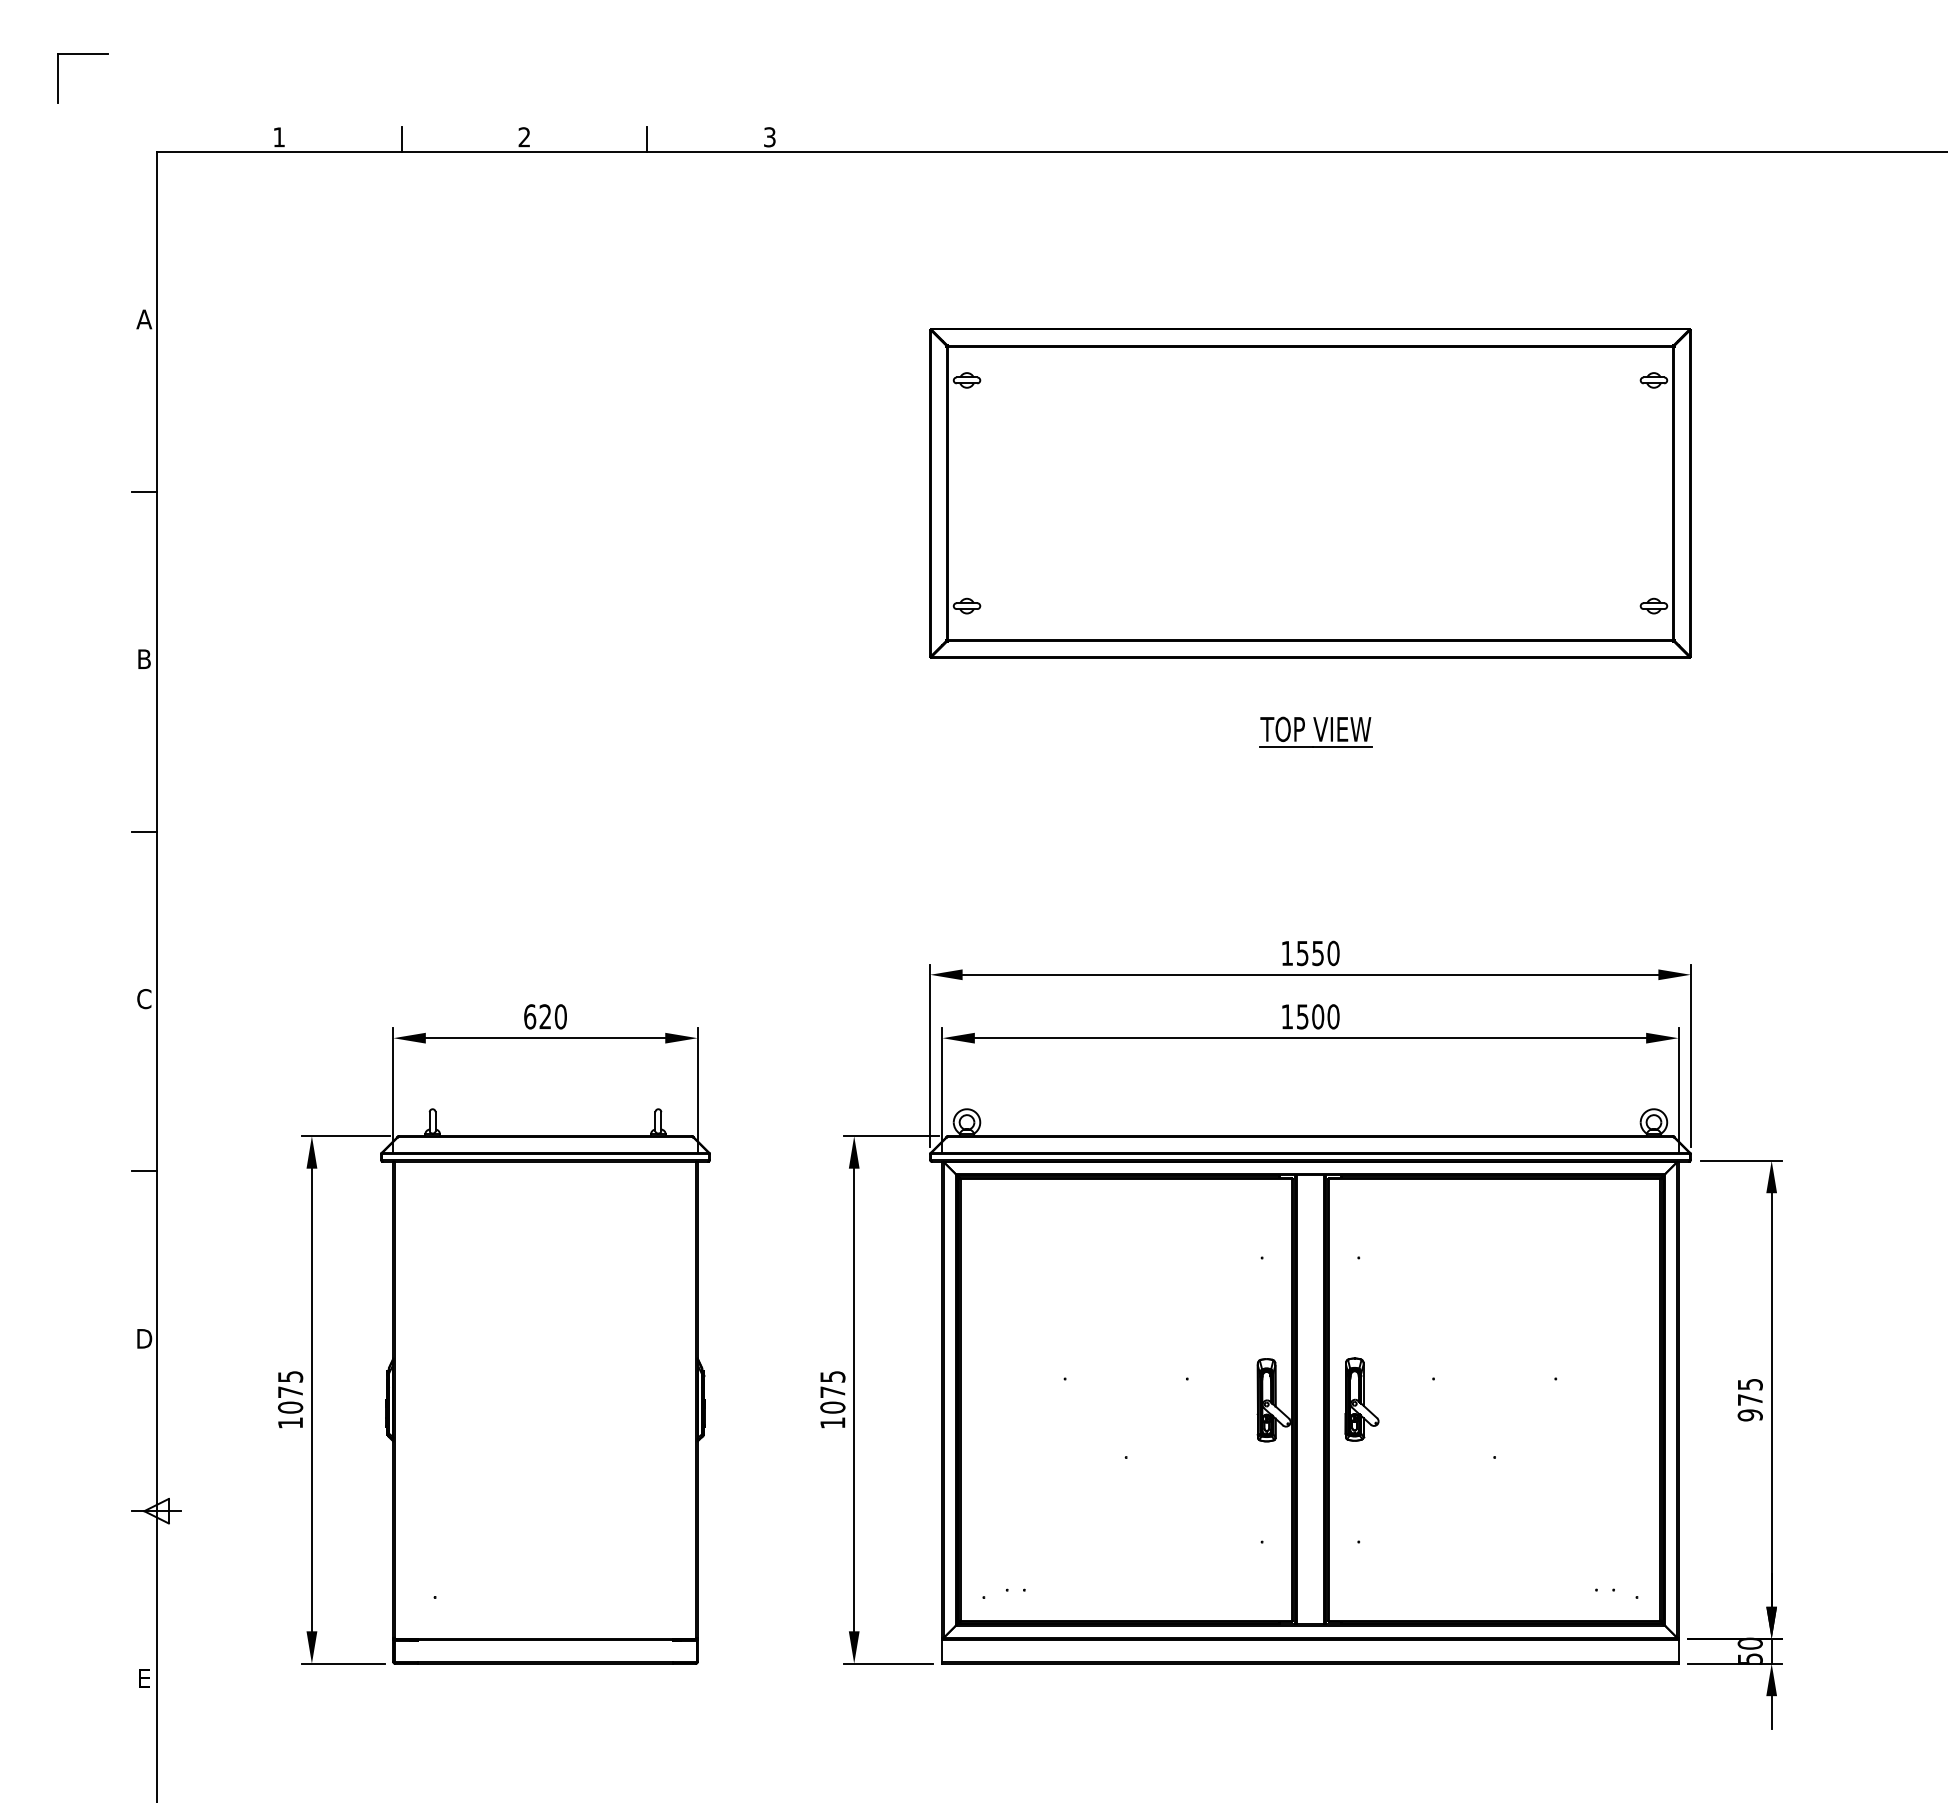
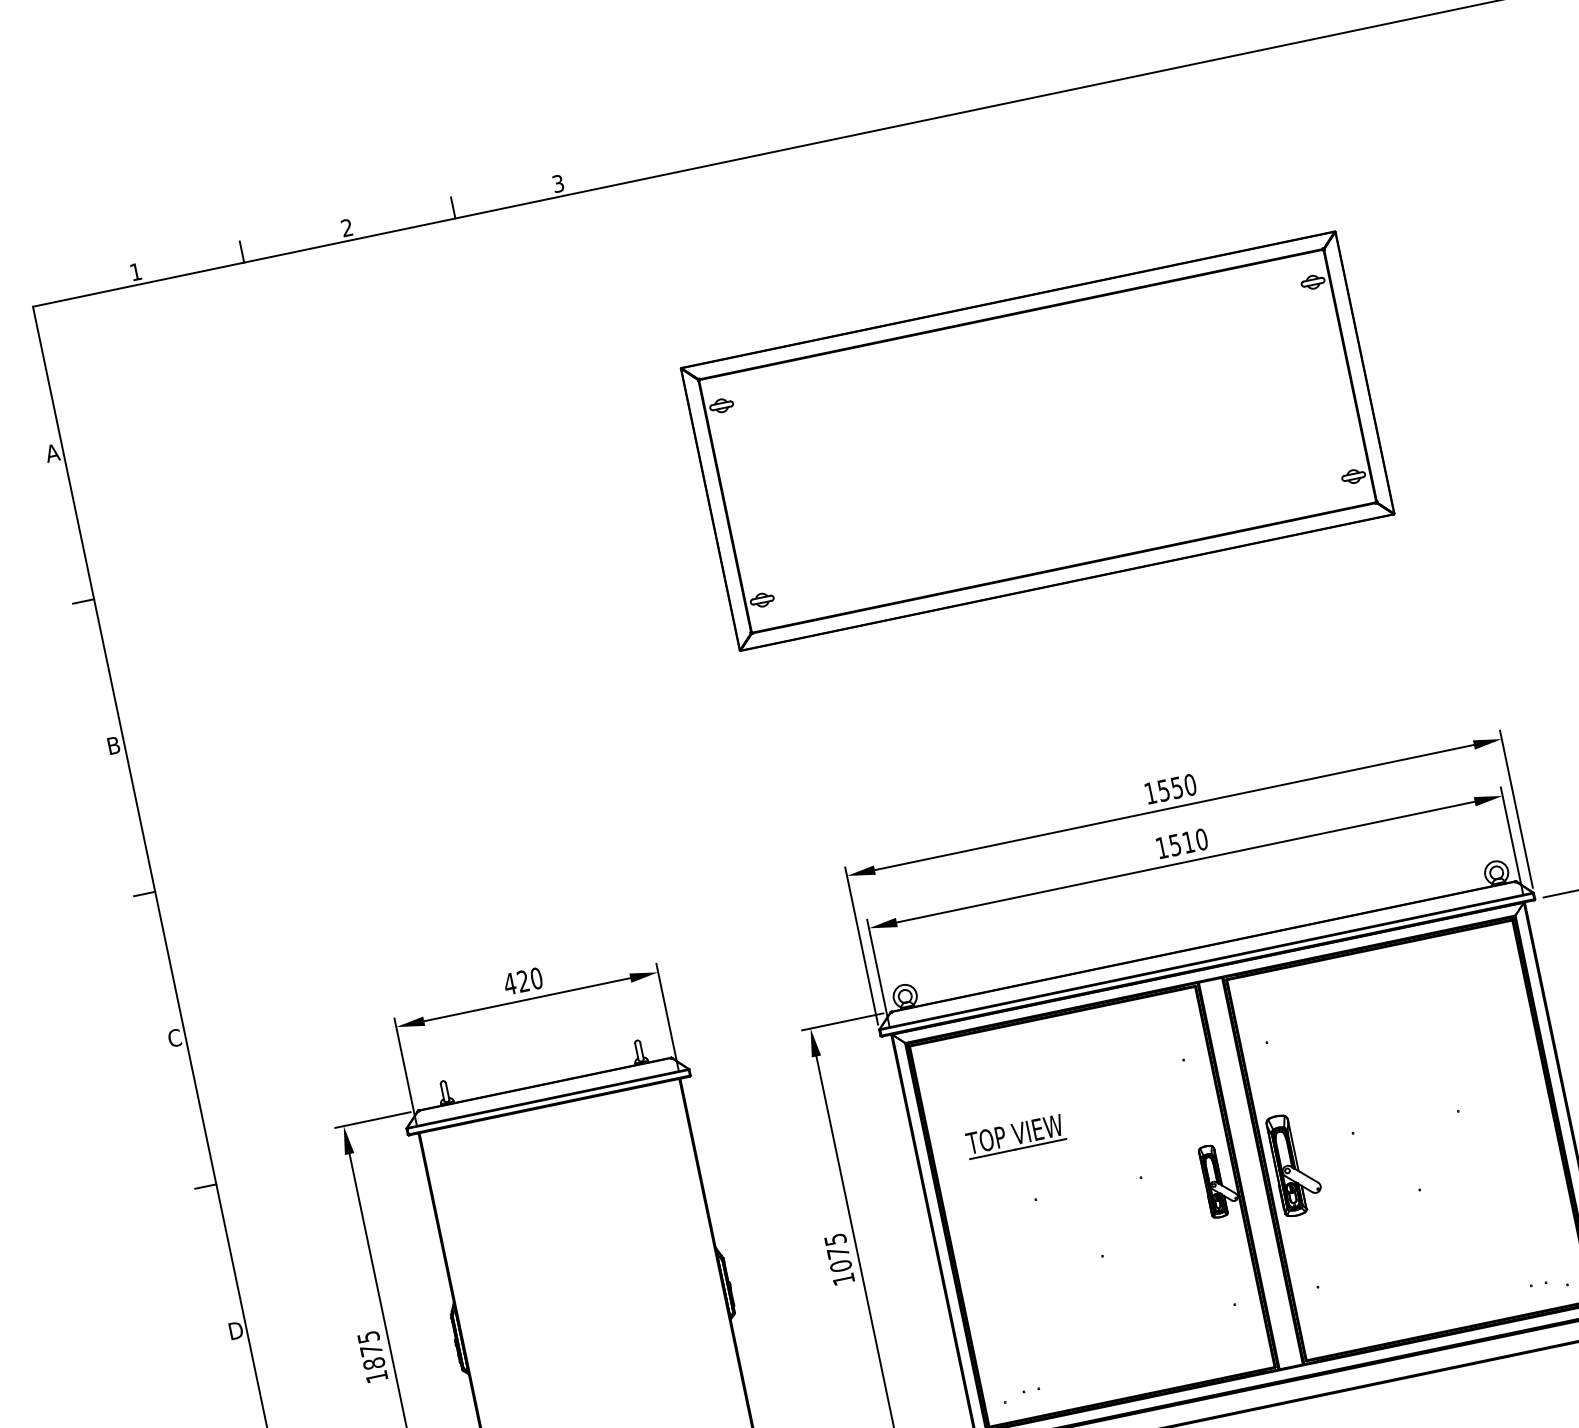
part: (1310, 493) -> (1037, 441), moved
part: (1315, 731) -> (1014, 1136), moved
text: (529, 1016) -> (509, 983), 620 -> 420
text: (1318, 1016) -> (1188, 842), 1500 -> 1510
part: (1361, 1399) -> (1294, 1164), size x1.4
text: (290, 1407) -> (374, 1363), 1075 -> 1875

